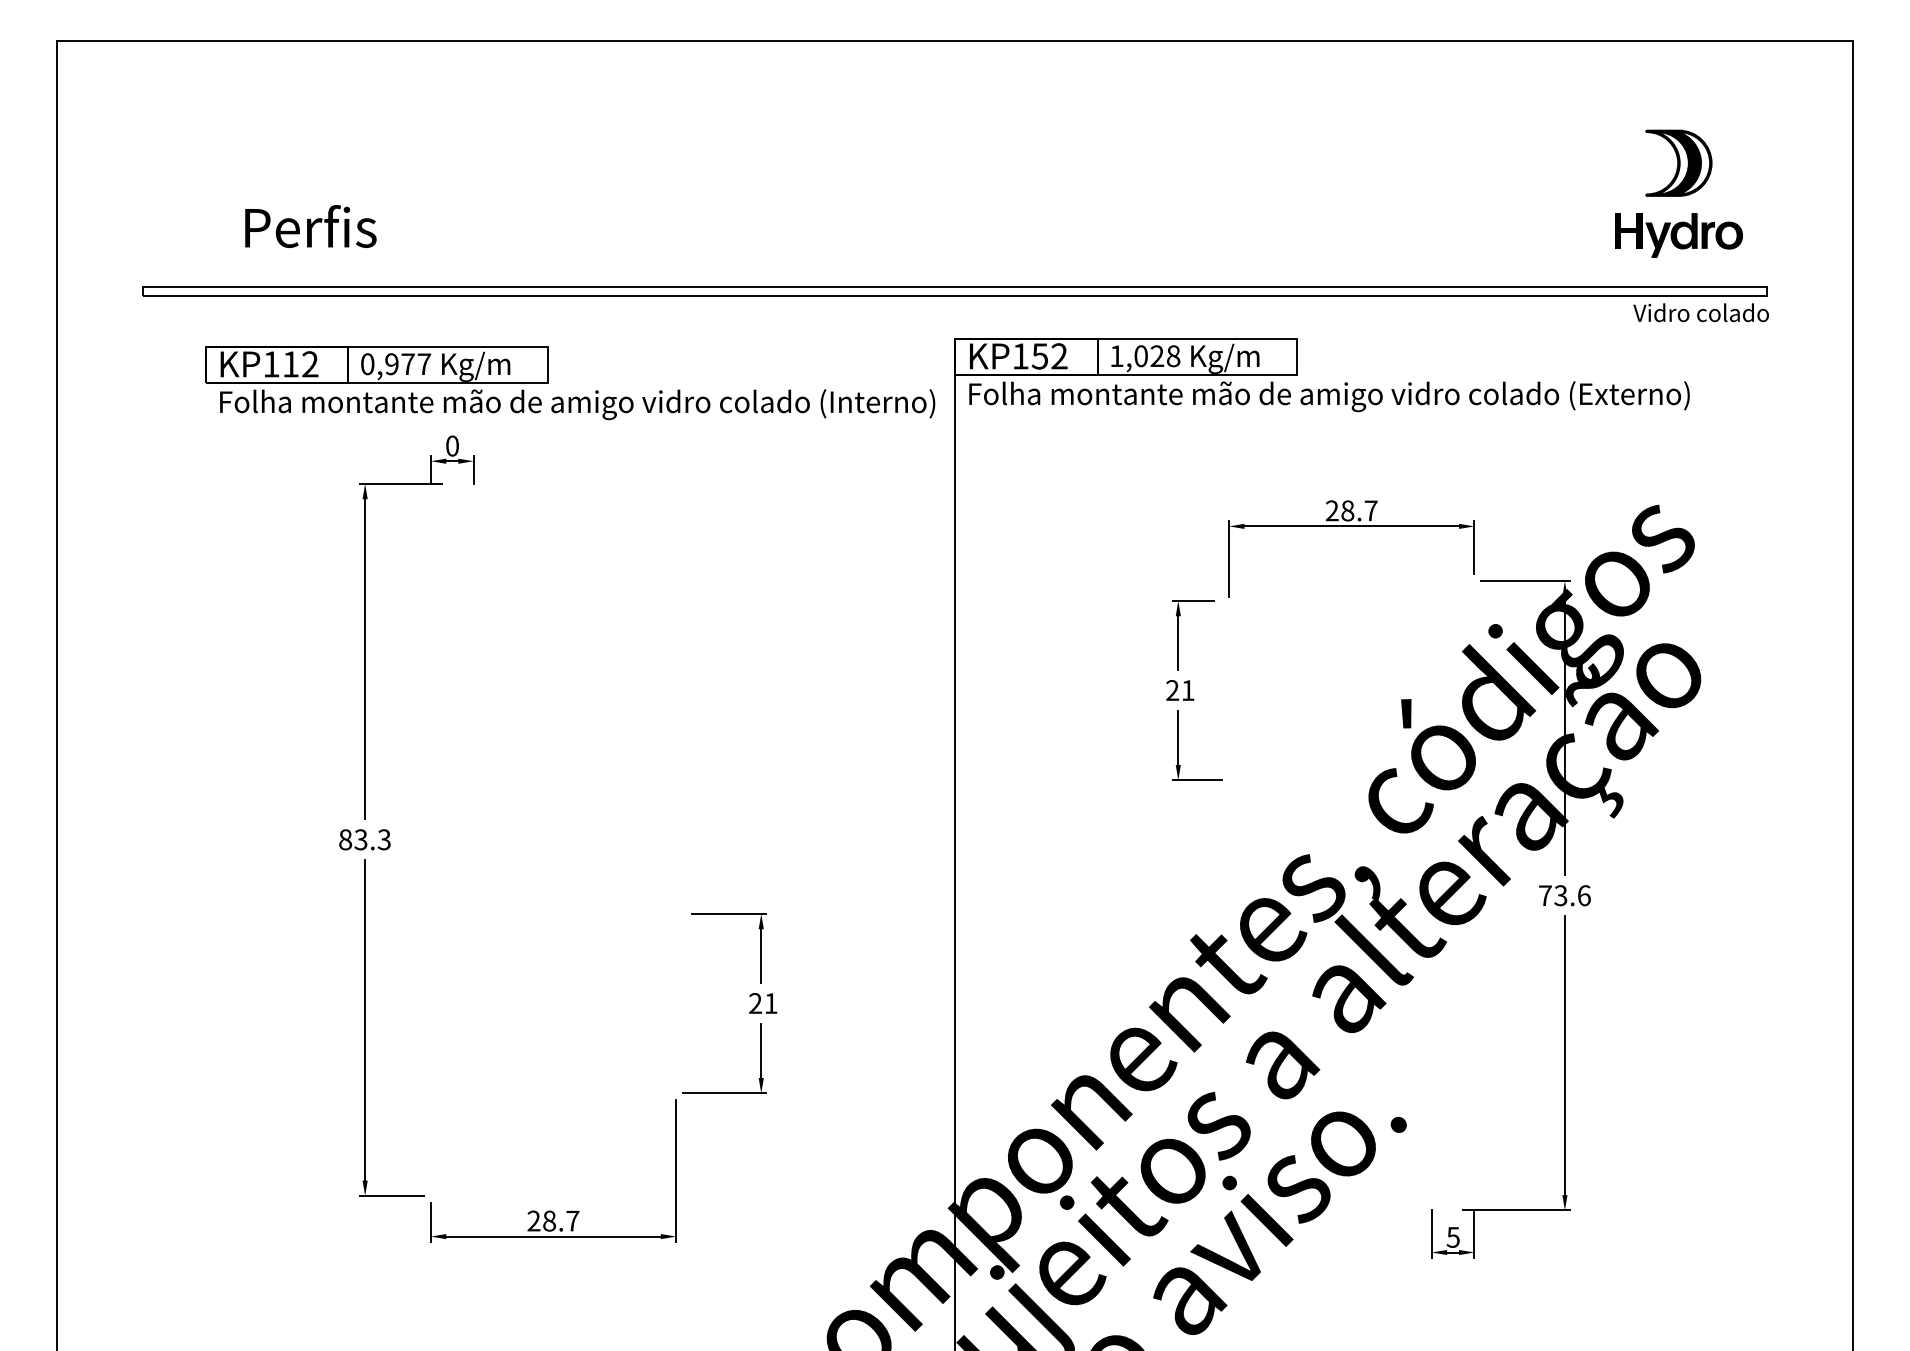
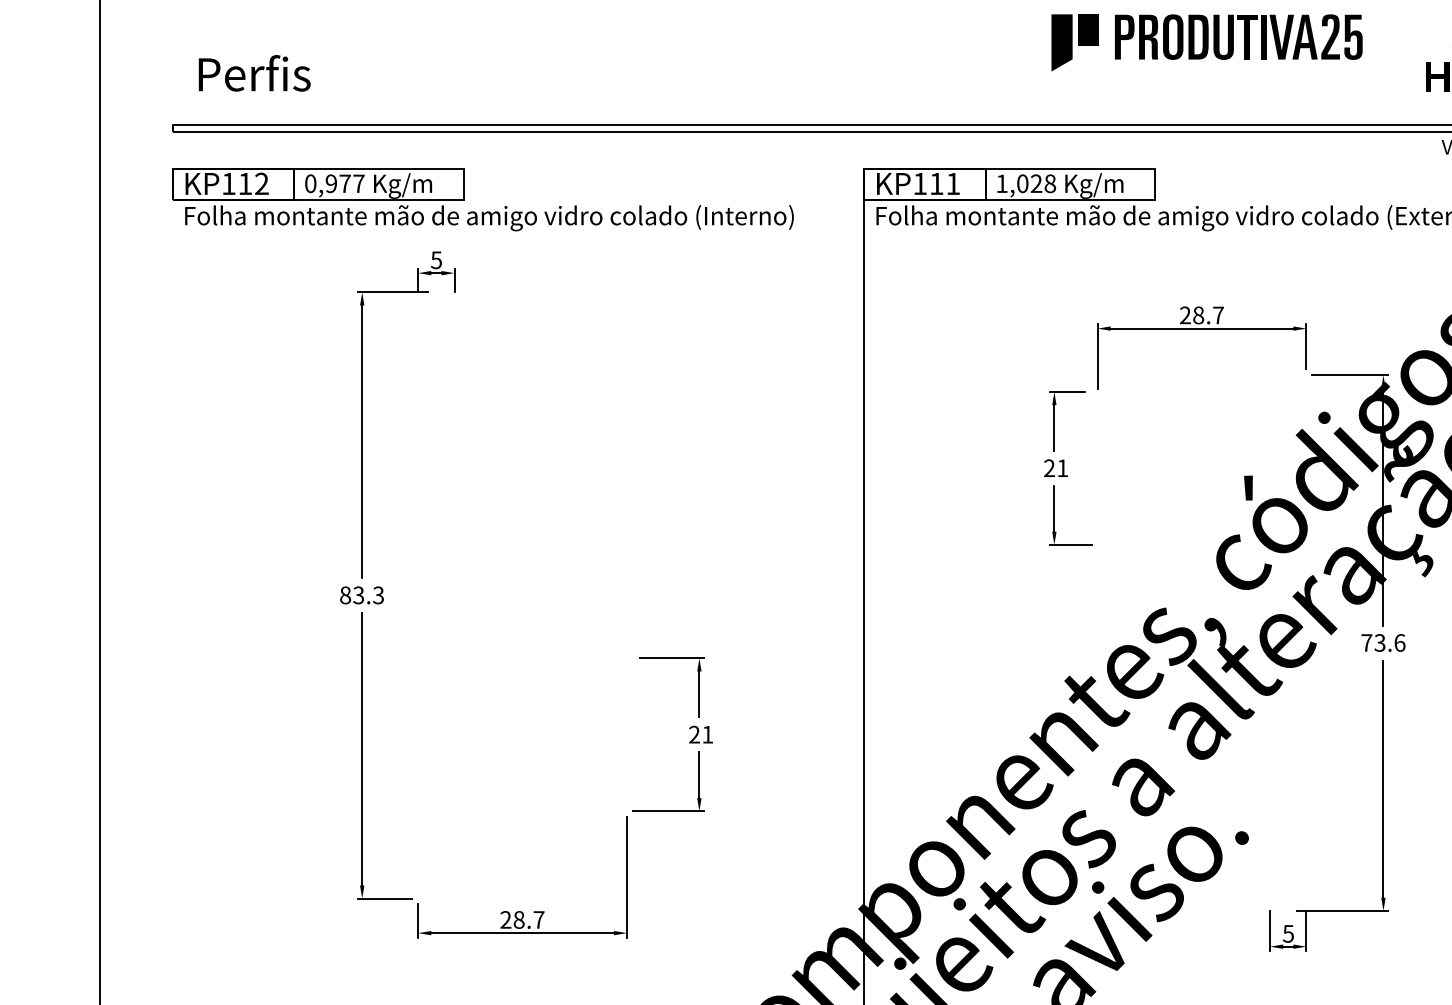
part: (1357, 190) -> (1206, 42), added
text: (310, 226) -> (254, 73), moved
text: (1049, 356) -> (944, 184), KP152 -> KP111
part: (575, 396) -> (487, 211), moved
text: (452, 445) -> (436, 259), 0 -> 5

